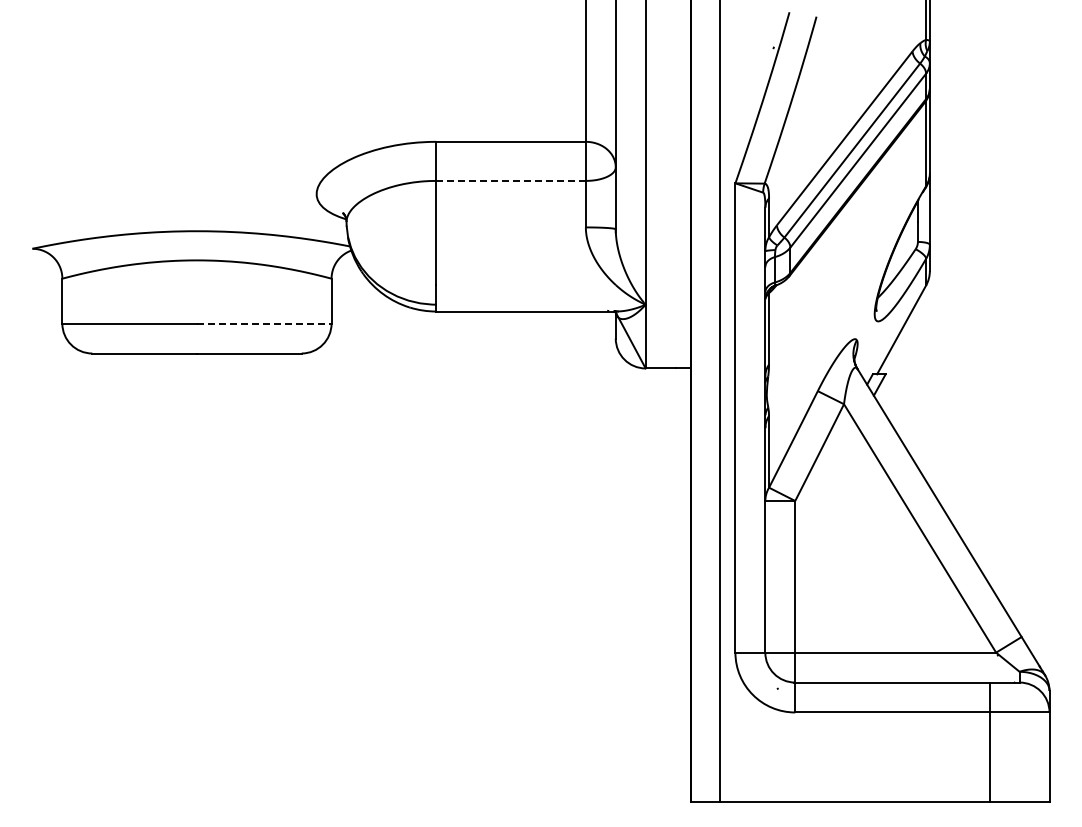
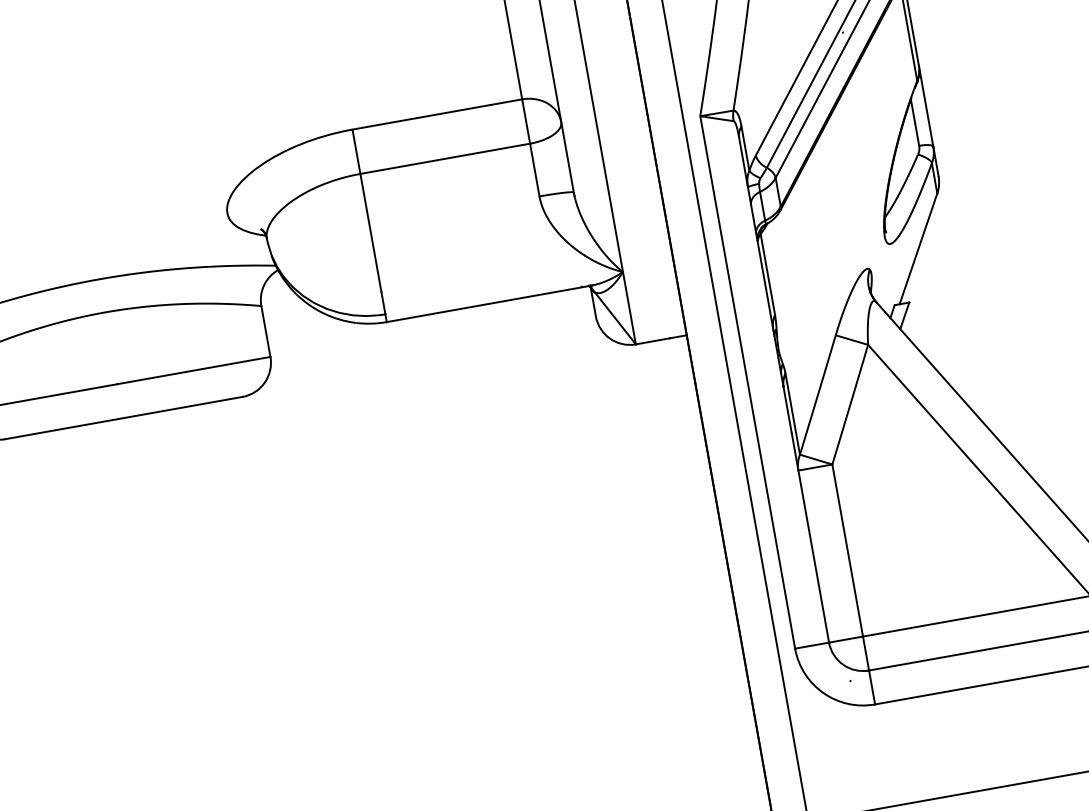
line: (511, 180) -> (445, 158), dashed -> solid
line: (264, 323) -> (194, 370), dashed -> solid

